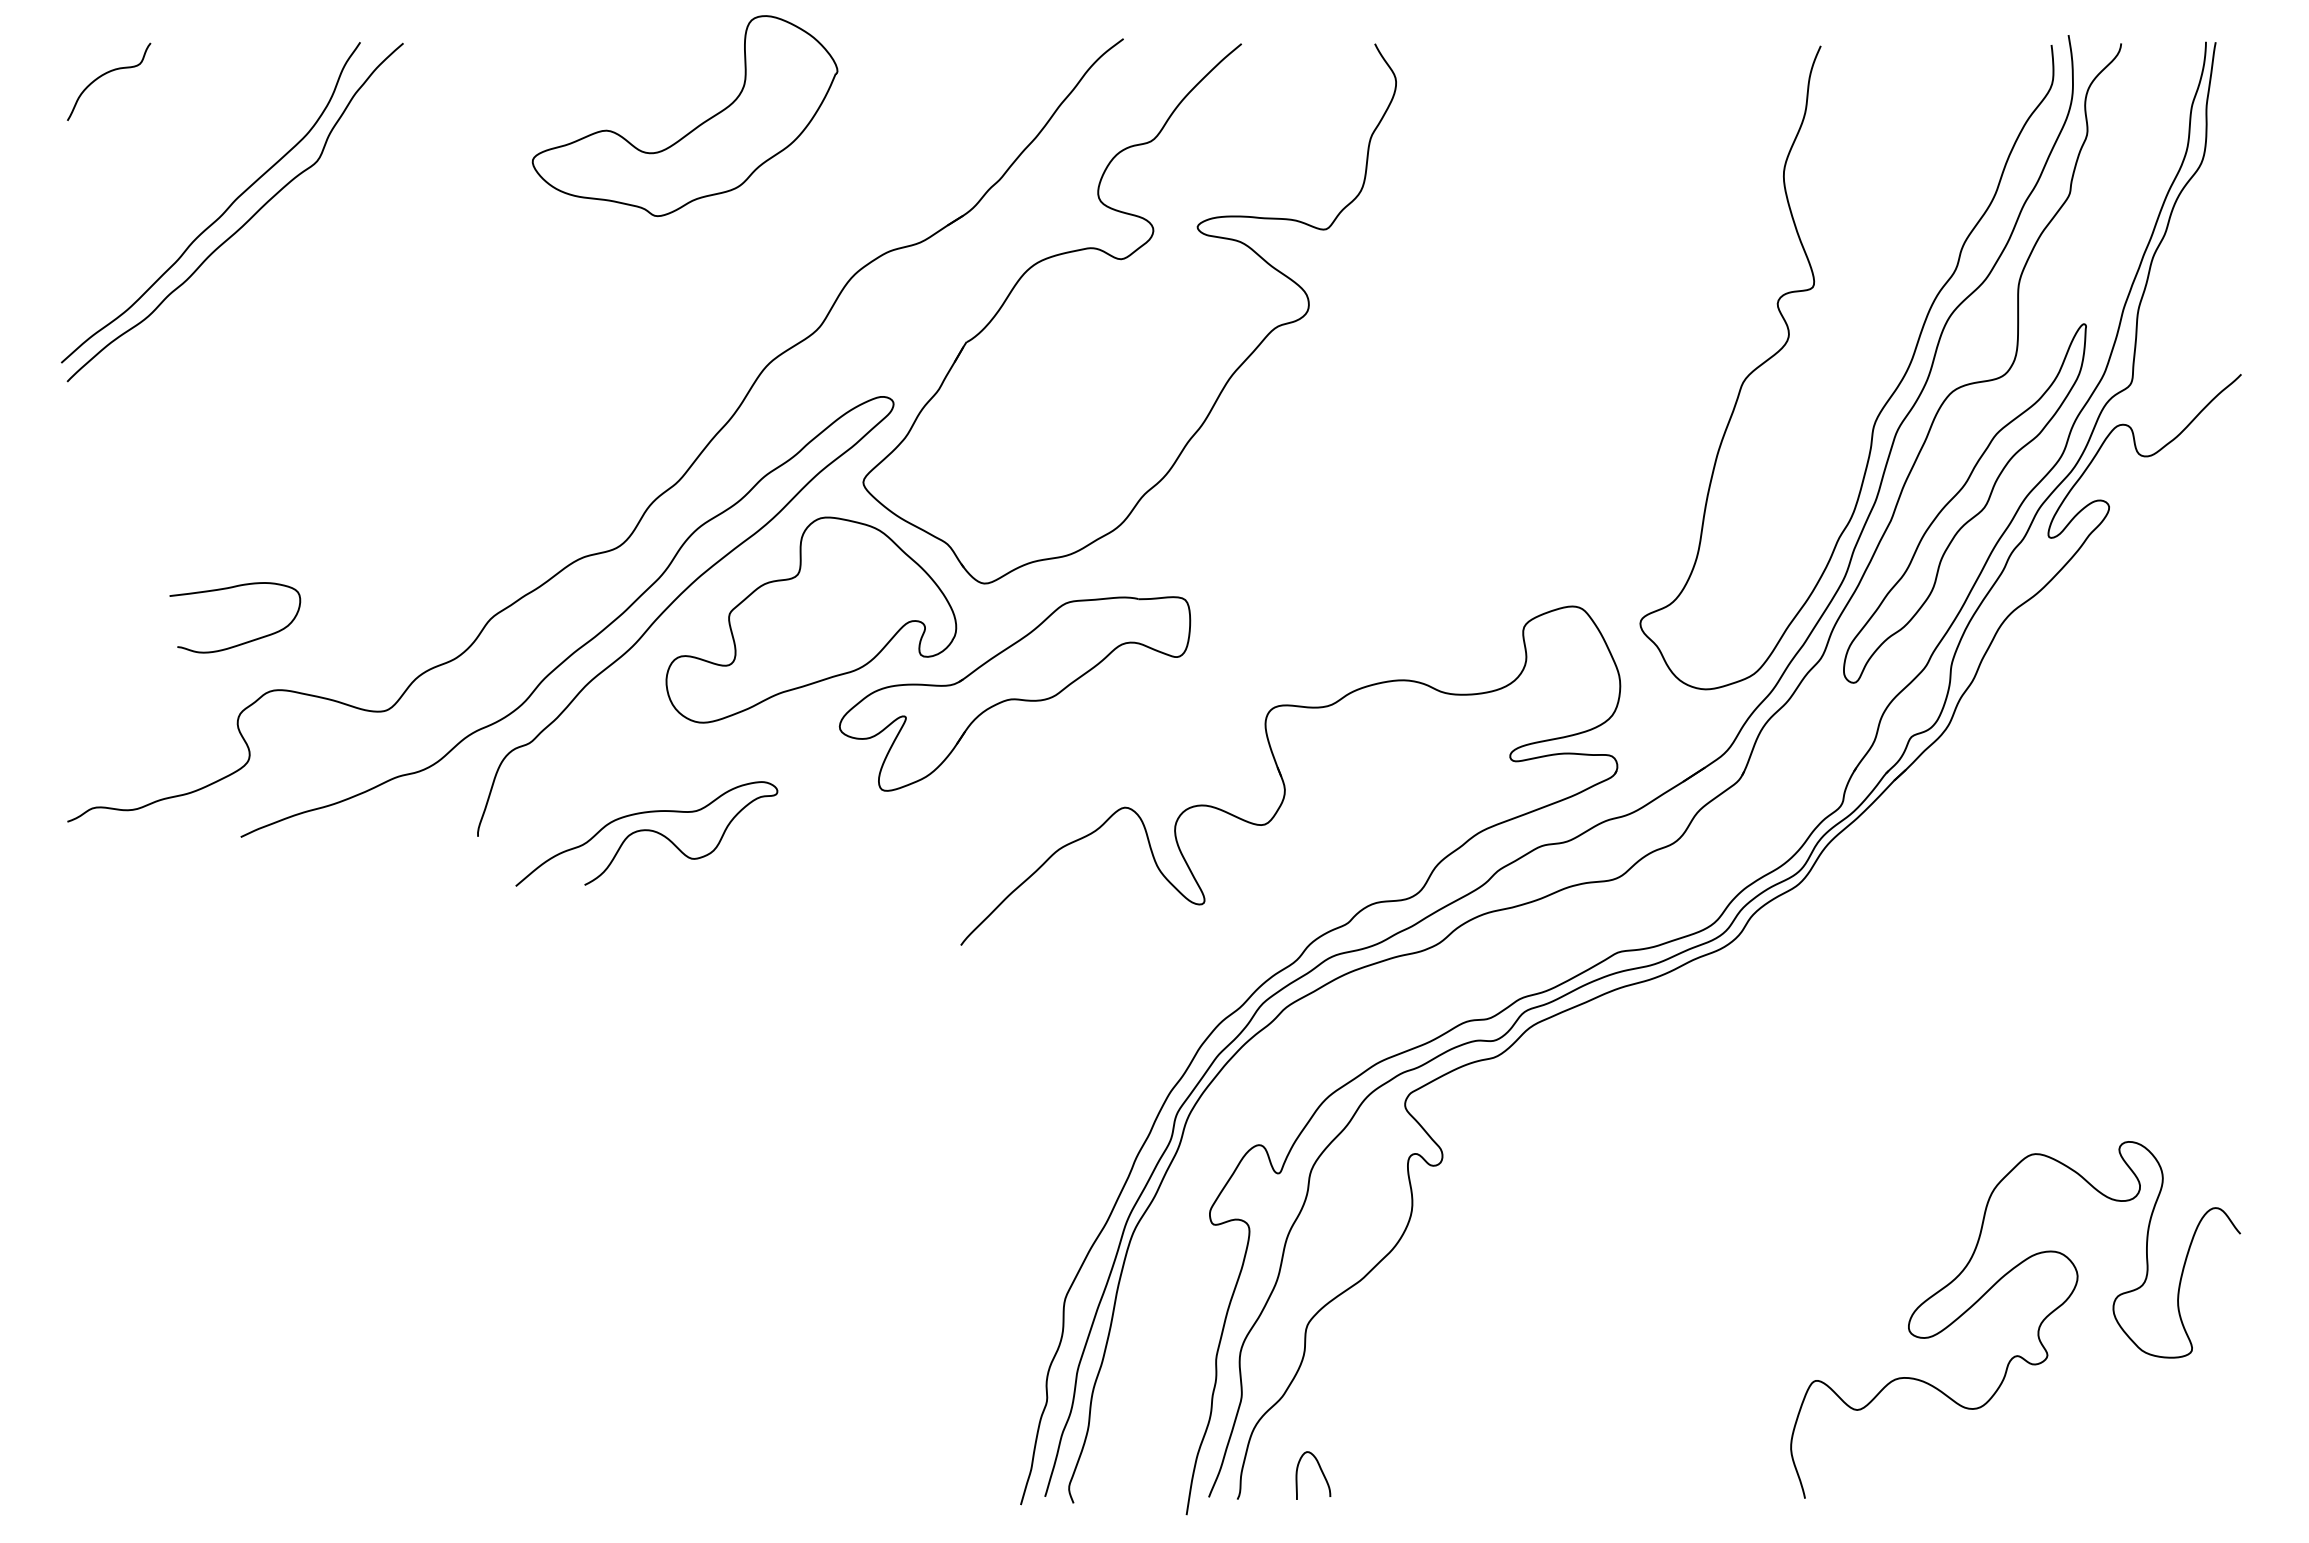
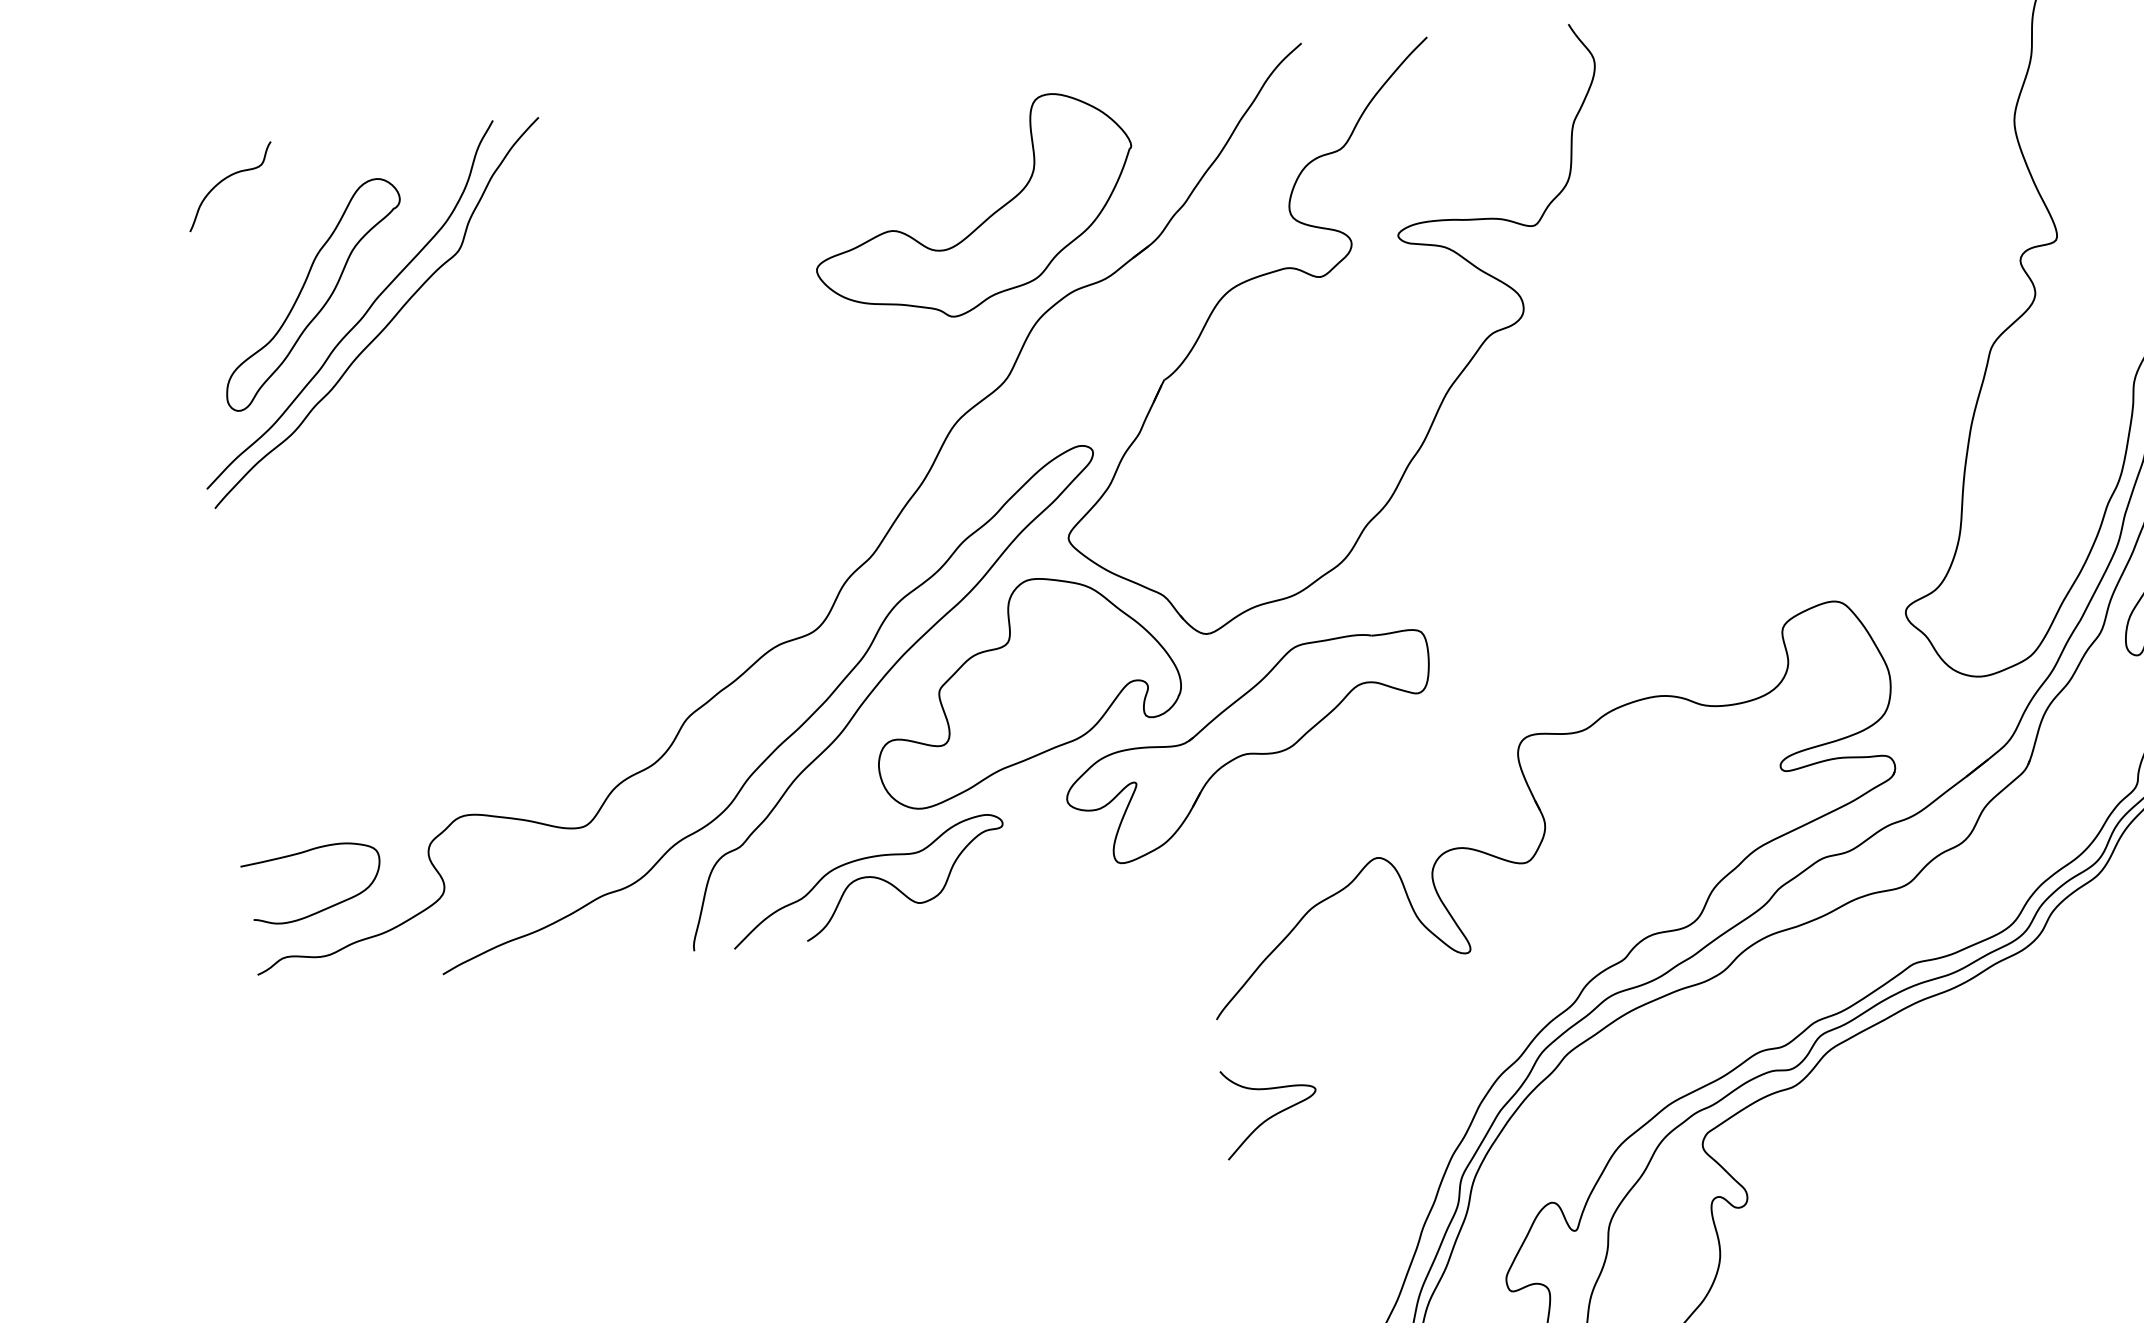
part: (693, 128) -> (984, 220), moved
part: (177, 189) -> (313, 294), added
curve: (243, 642) -> (323, 908), moved
curve: (646, 831) -> (867, 878), moved
curve: (1004, 1039) -> (1271, 1115), added

